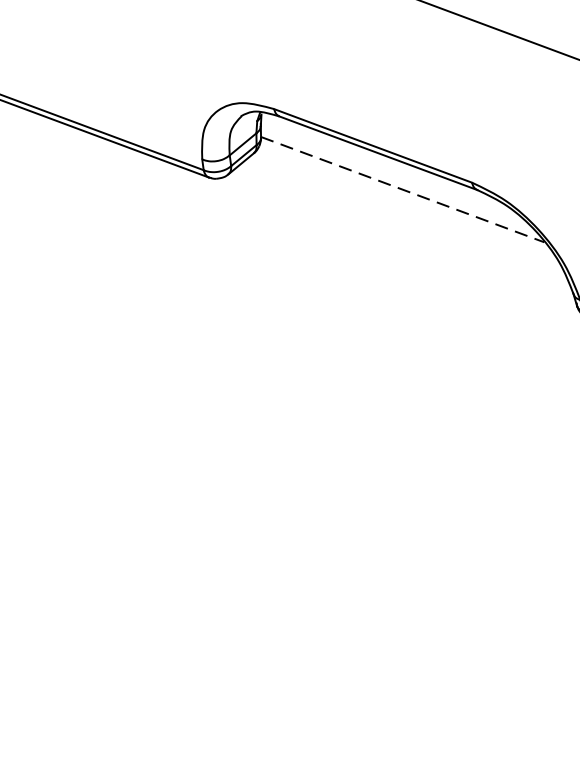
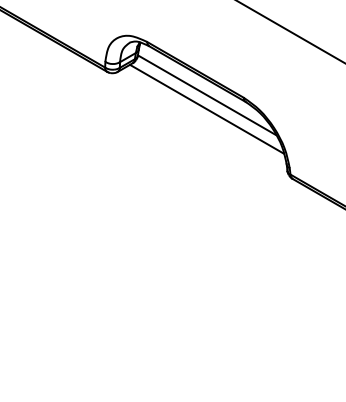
line: (403, 189) -> (207, 95), dashed -> solid
line: (405, 214) -> (206, 108), added

